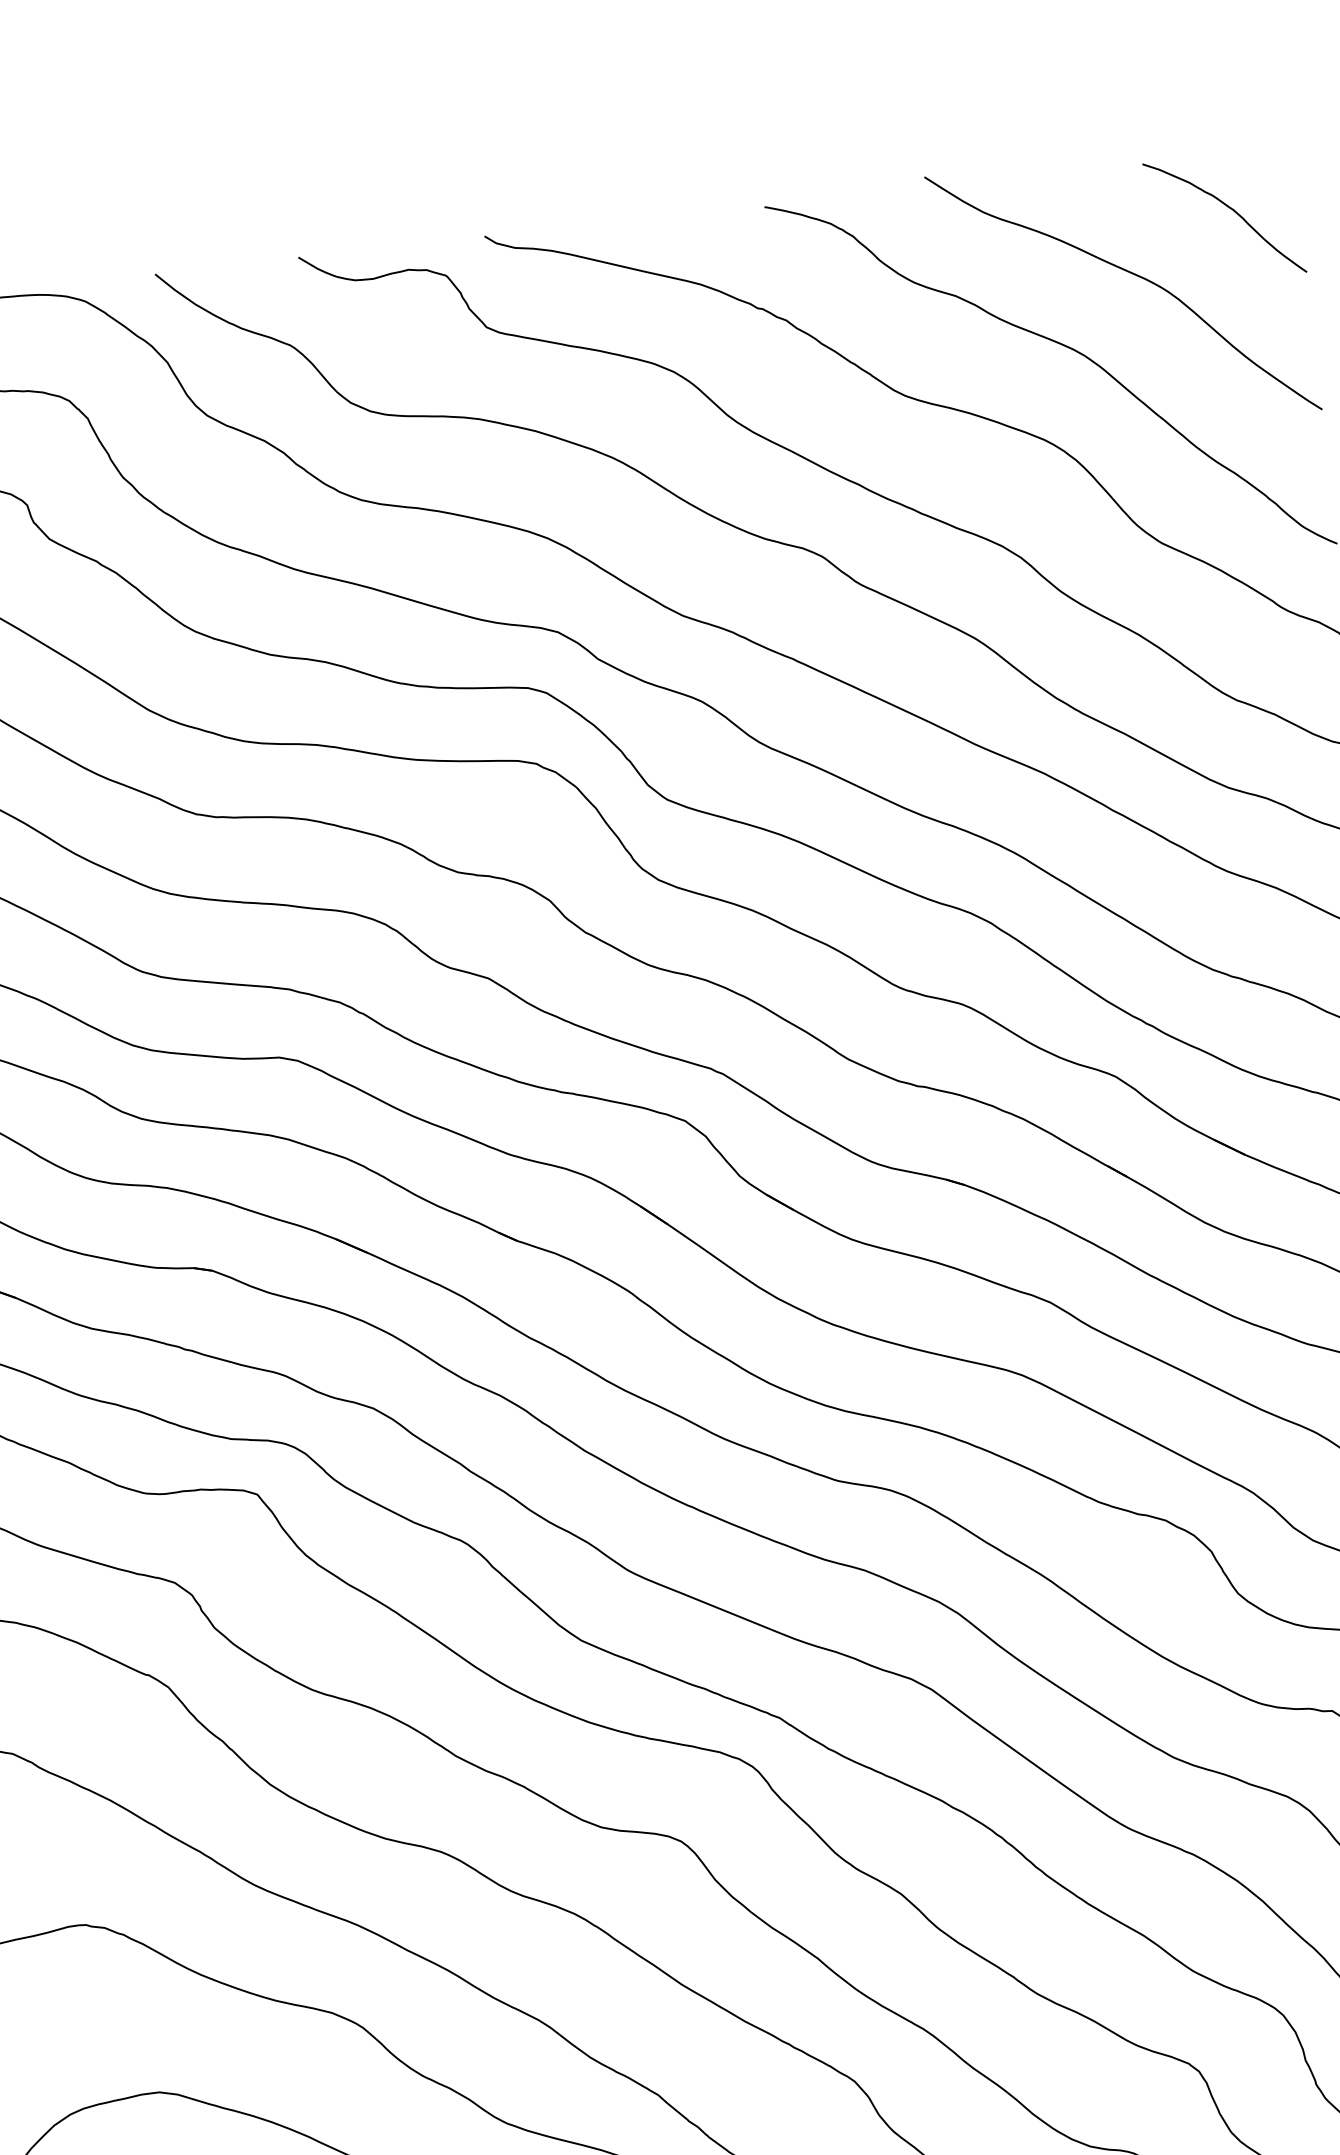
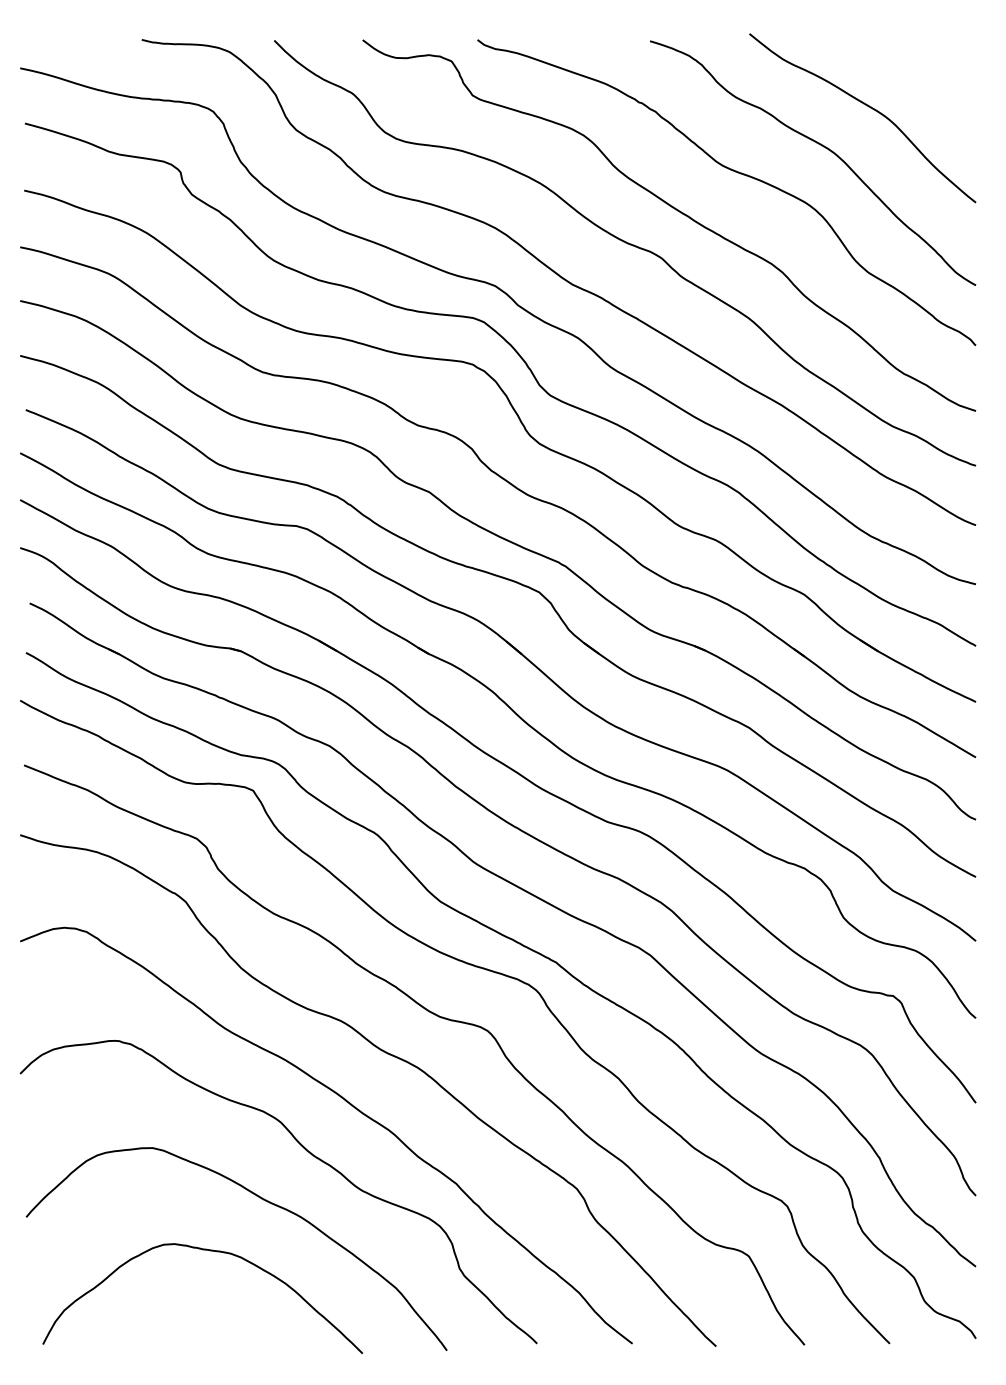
curve: (1230, 209) -> (933, 74), removed

